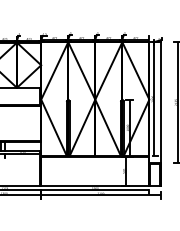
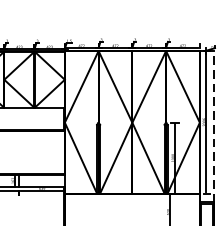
line: (160, 102) -> (213, 126), solid -> dashed

